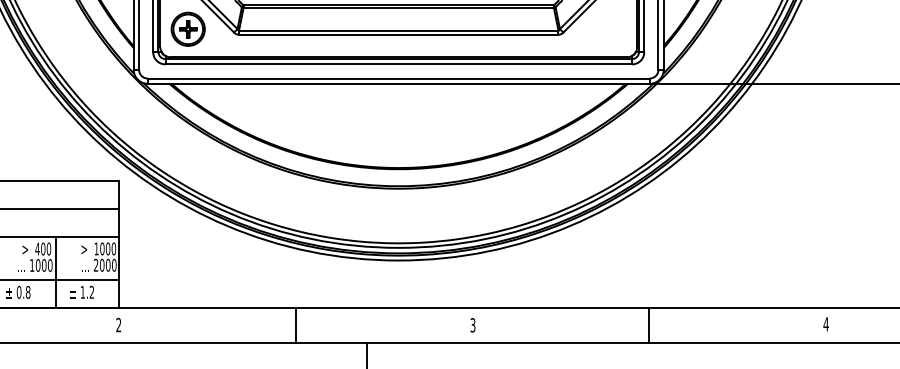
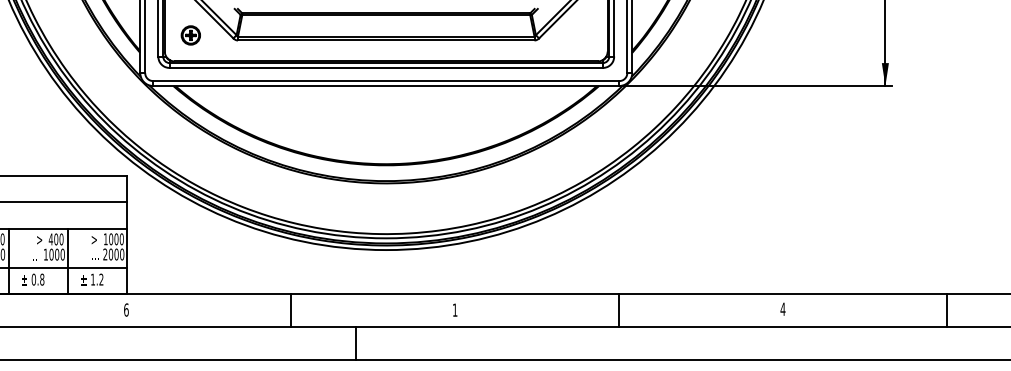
part: (187, 29) -> (190, 35), size x0.6
text: (118, 324) -> (126, 309), 2 -> 6
text: (472, 324) -> (454, 309), 3 -> 1

